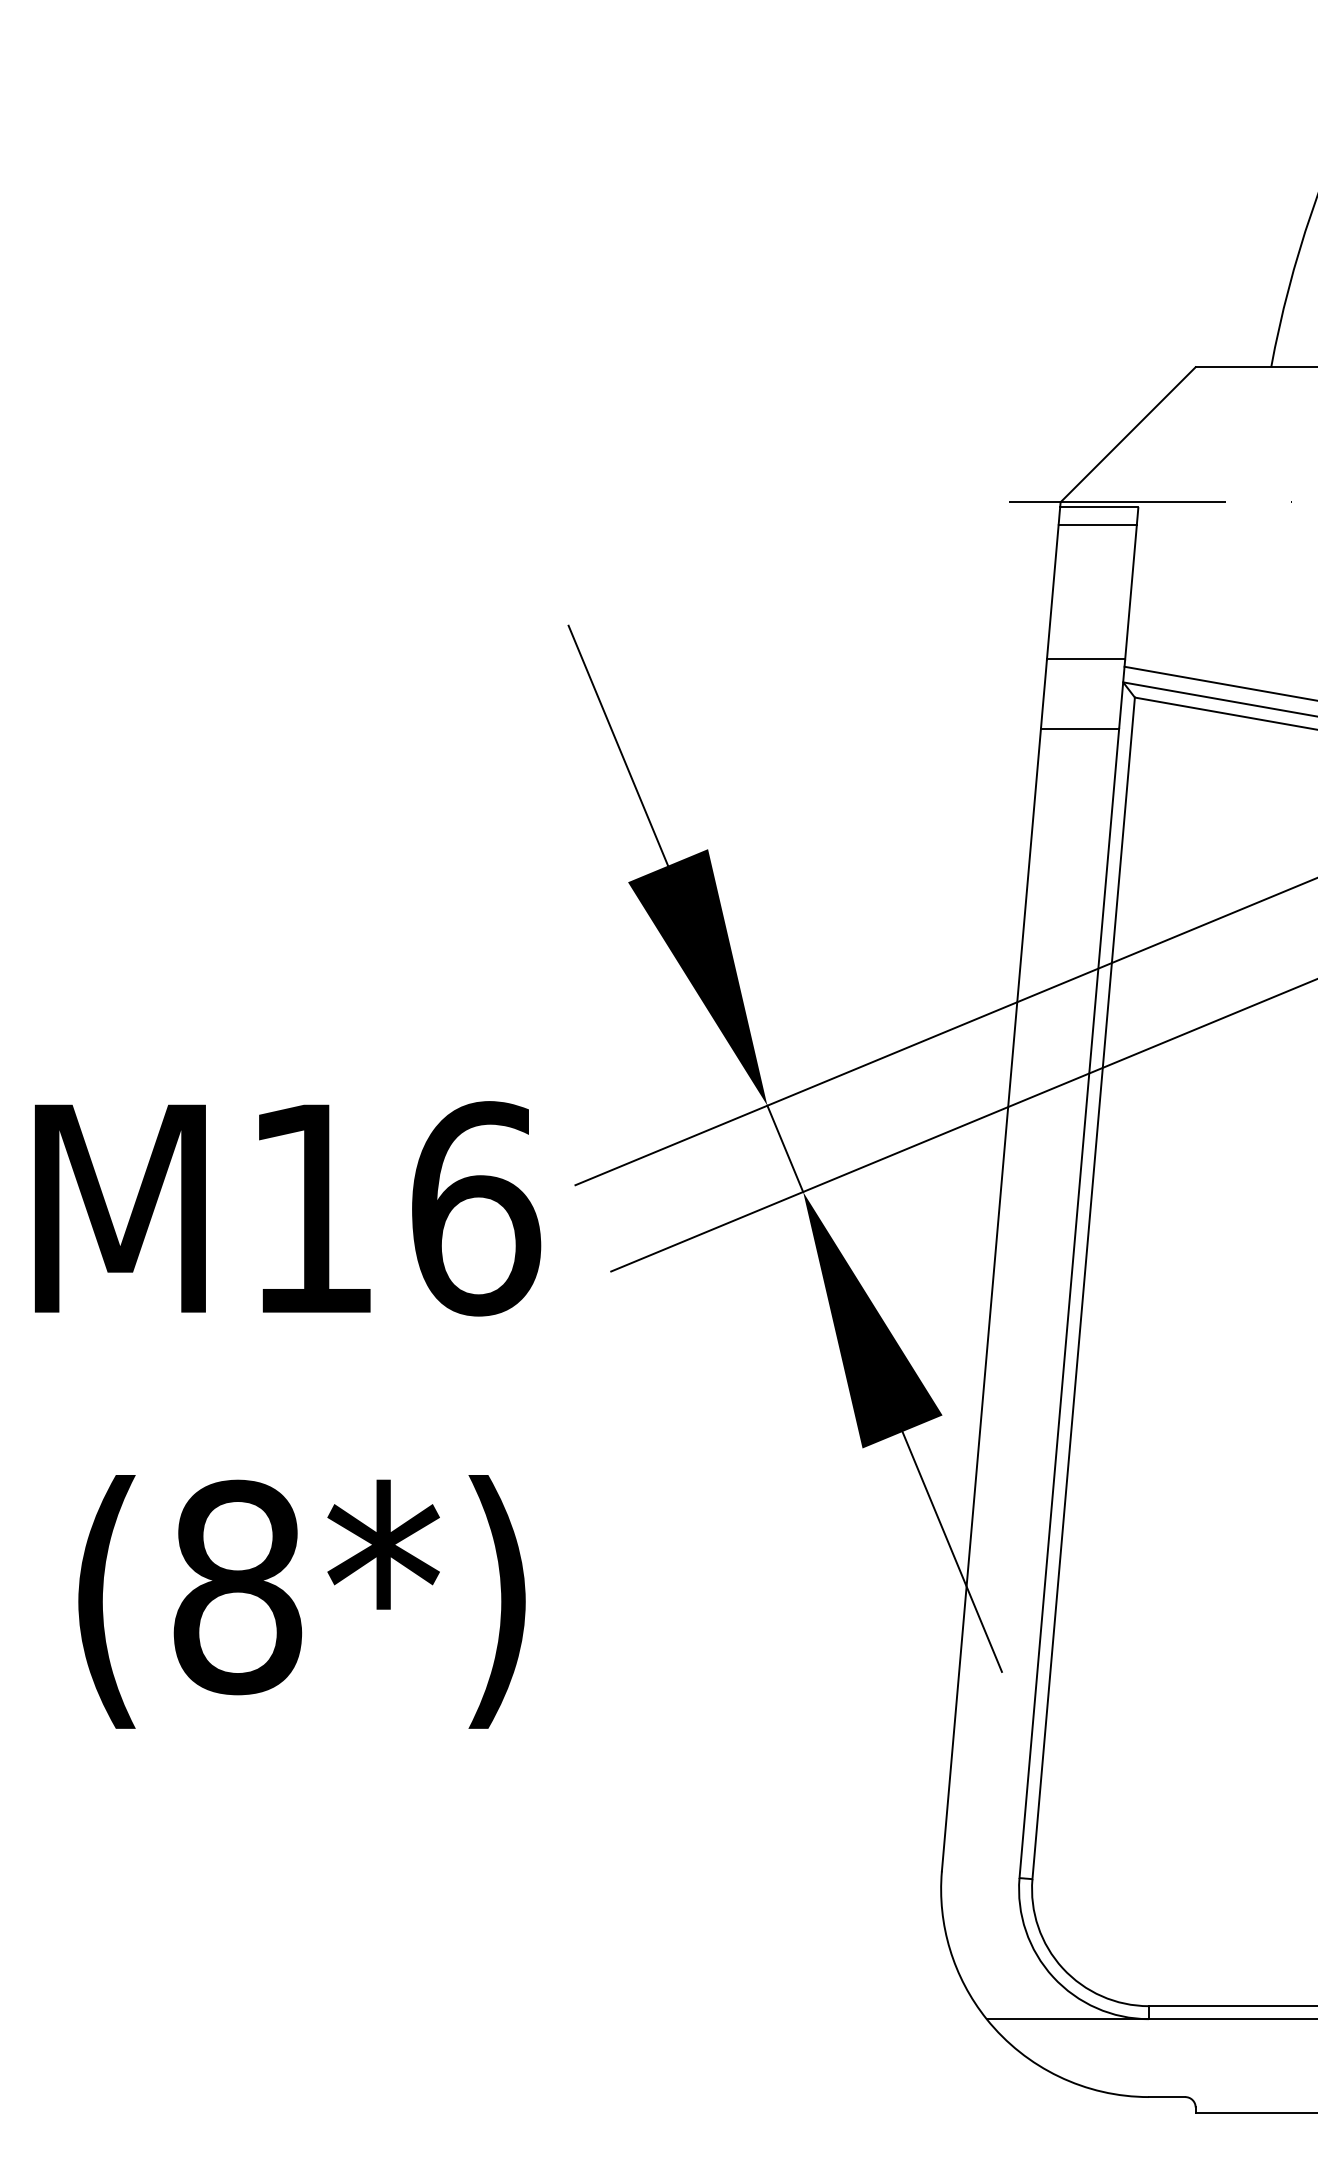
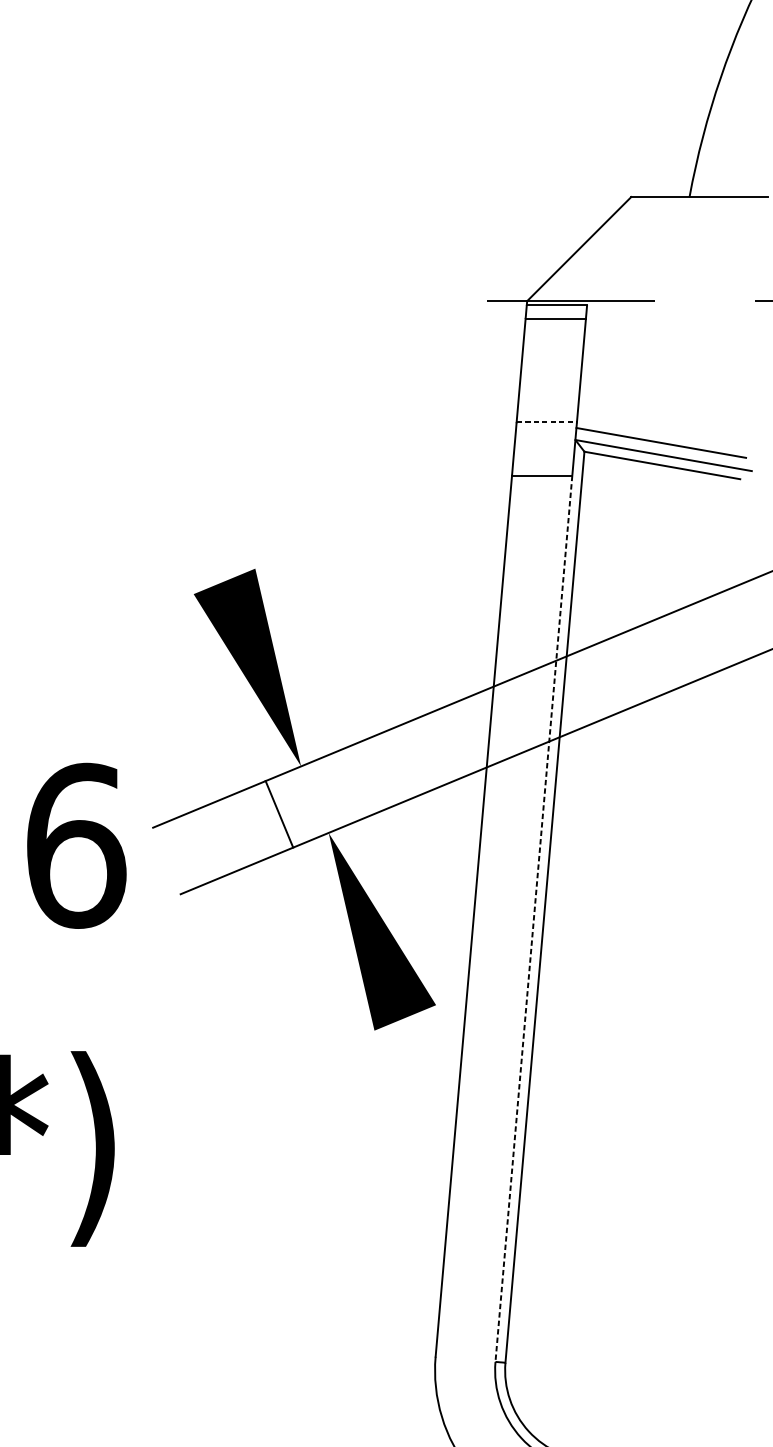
line: (1086, 659) -> (547, 422), solid -> dashed
line: (618, 745) -> (186, 488), removed
line: (785, 1148) -> (279, 814), moved
line: (1069, 1303) -> (534, 918), solid -> dashed
line: (951, 1551) -> (443, 1110), removed

